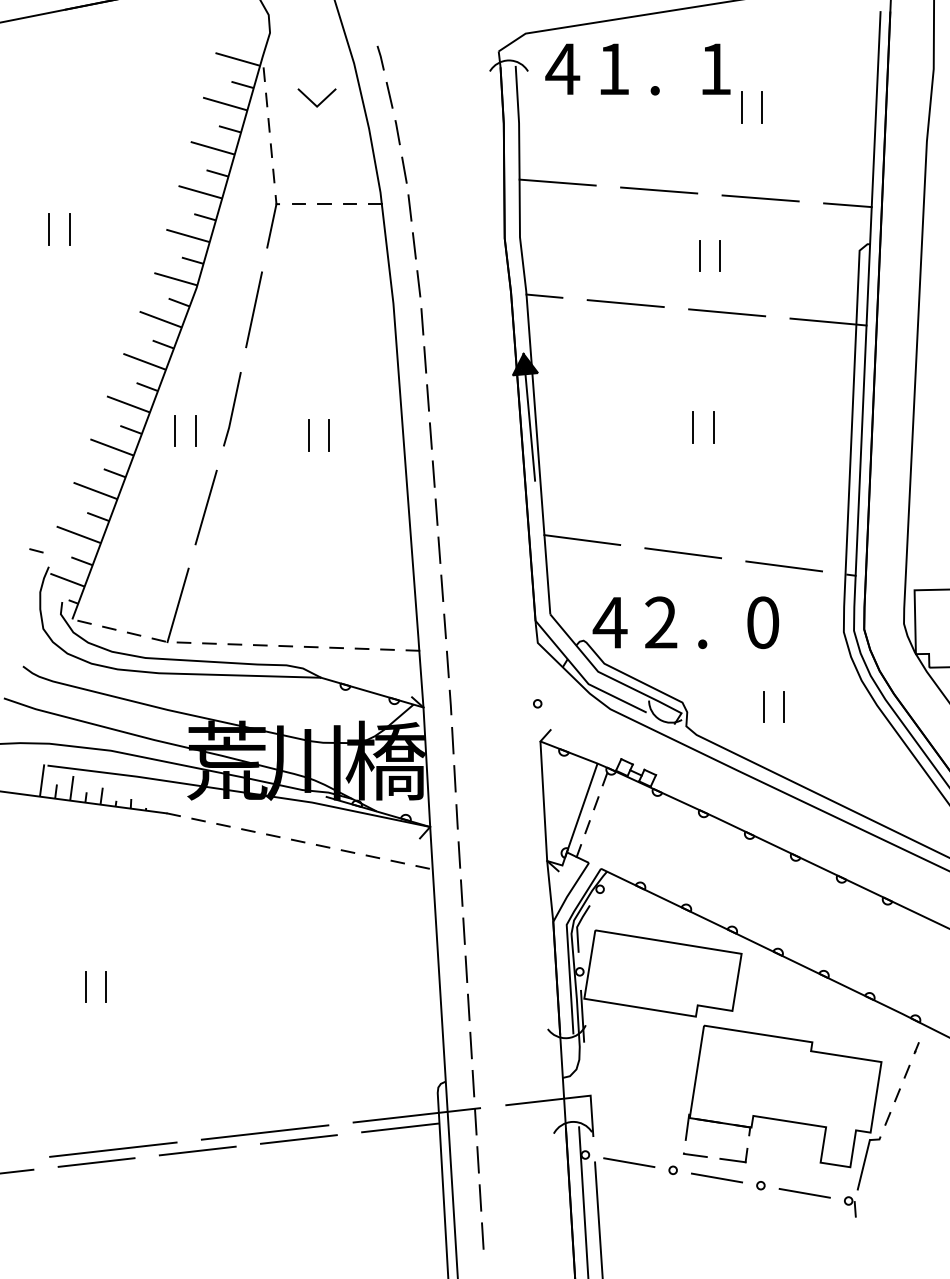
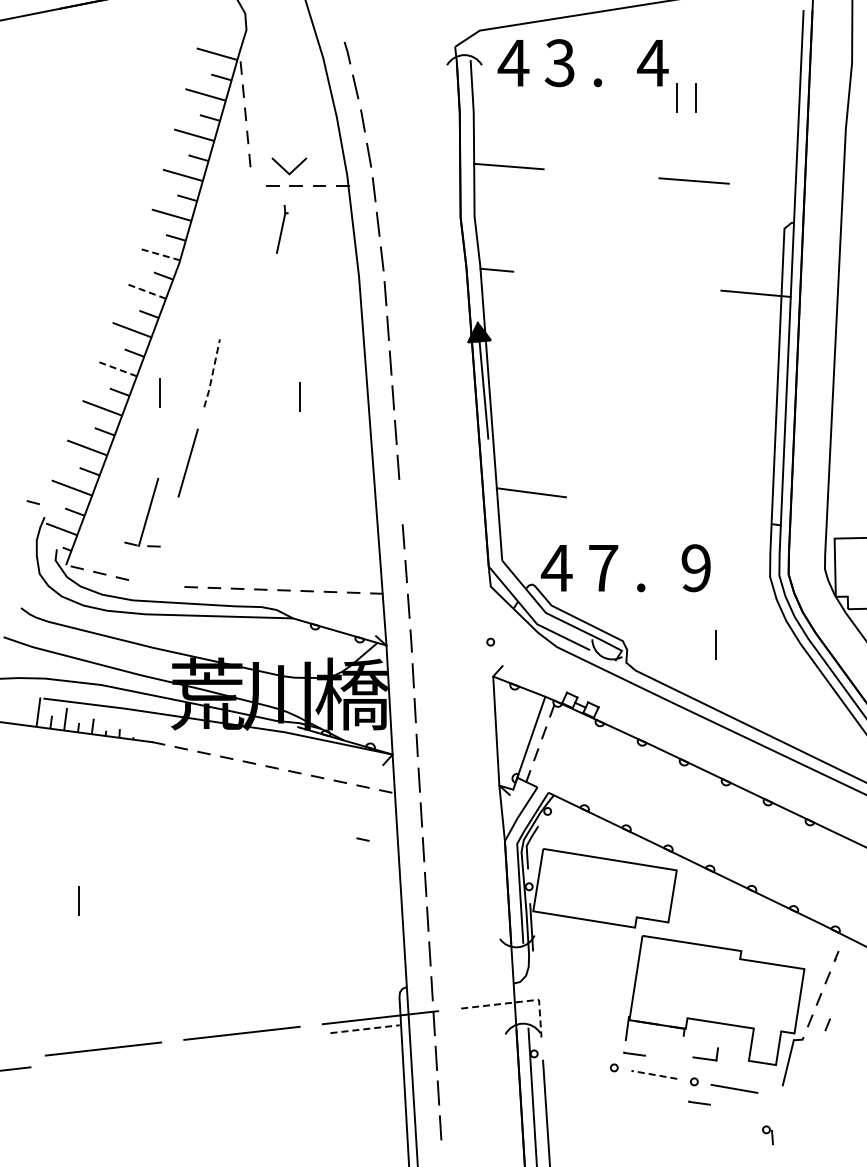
text: (613, 69) -> (559, 63), 1 -> 3
text: (715, 69) -> (652, 63), 1 -> 4
line: (312, 101) -> (285, 169), moved
line: (659, 190) -> (601, 173), removed
line: (847, 204) -> (773, 186), removed
part: (273, 221) -> (282, 229), moved
line: (49, 229) -> (45, 209), removed
line: (69, 229) -> (63, 209), removed
line: (698, 255) -> (637, 233), removed
line: (720, 255) -> (657, 233), removed
line: (175, 278) -> (160, 254), solid -> dashed
line: (625, 303) -> (570, 276), removed
line: (253, 309) -> (231, 282), removed
line: (727, 312) -> (663, 285), removed
line: (160, 319) -> (146, 291), solid -> dashed
line: (128, 403) -> (117, 368), solid -> dashed
line: (232, 409) -> (212, 373), solid -> dashed
line: (693, 427) -> (632, 390), removed
line: (713, 427) -> (651, 390), removed
line: (195, 430) -> (178, 392), removed
line: (308, 435) -> (281, 397), removed
line: (438, 549) -> (400, 501), removed
line: (683, 552) -> (623, 504), removed
line: (784, 566) -> (715, 516), removed
part: (171, 605) -> (142, 512), moved
text: (661, 621) -> (603, 567), 2 -> 7
text: (762, 623) -> (695, 568), 0 -> 9
line: (764, 706) -> (697, 644), removed
line: (397, 920) -> (362, 839), added
line: (106, 986) -> (97, 900), removed
line: (569, 1097) -> (519, 1001), solid -> dashed
line: (906, 1122) -> (827, 1024), added
line: (400, 1128) -> (365, 1029), solid -> dashed
line: (298, 1139) -> (272, 1039), removed
line: (197, 1151) -> (180, 1050), removed
part: (733, 1155) -> (705, 1054), moved
line: (95, 1162) -> (87, 1060), removed
line: (629, 1162) -> (574, 1060), removed
line: (716, 1177) -> (653, 1074), solid -> dashed
part: (849, 1207) -> (767, 1135), moved
line: (766, 1208) -> (699, 1102), added

